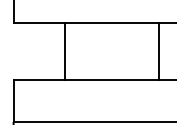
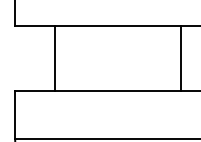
line: (65, 51) -> (54, 58), moved

